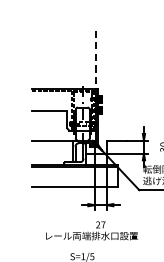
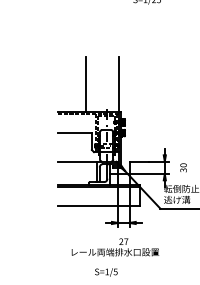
line: (60, 59) -> (85, 84), added
line: (96, 59) -> (119, 84), dashed -> solid

